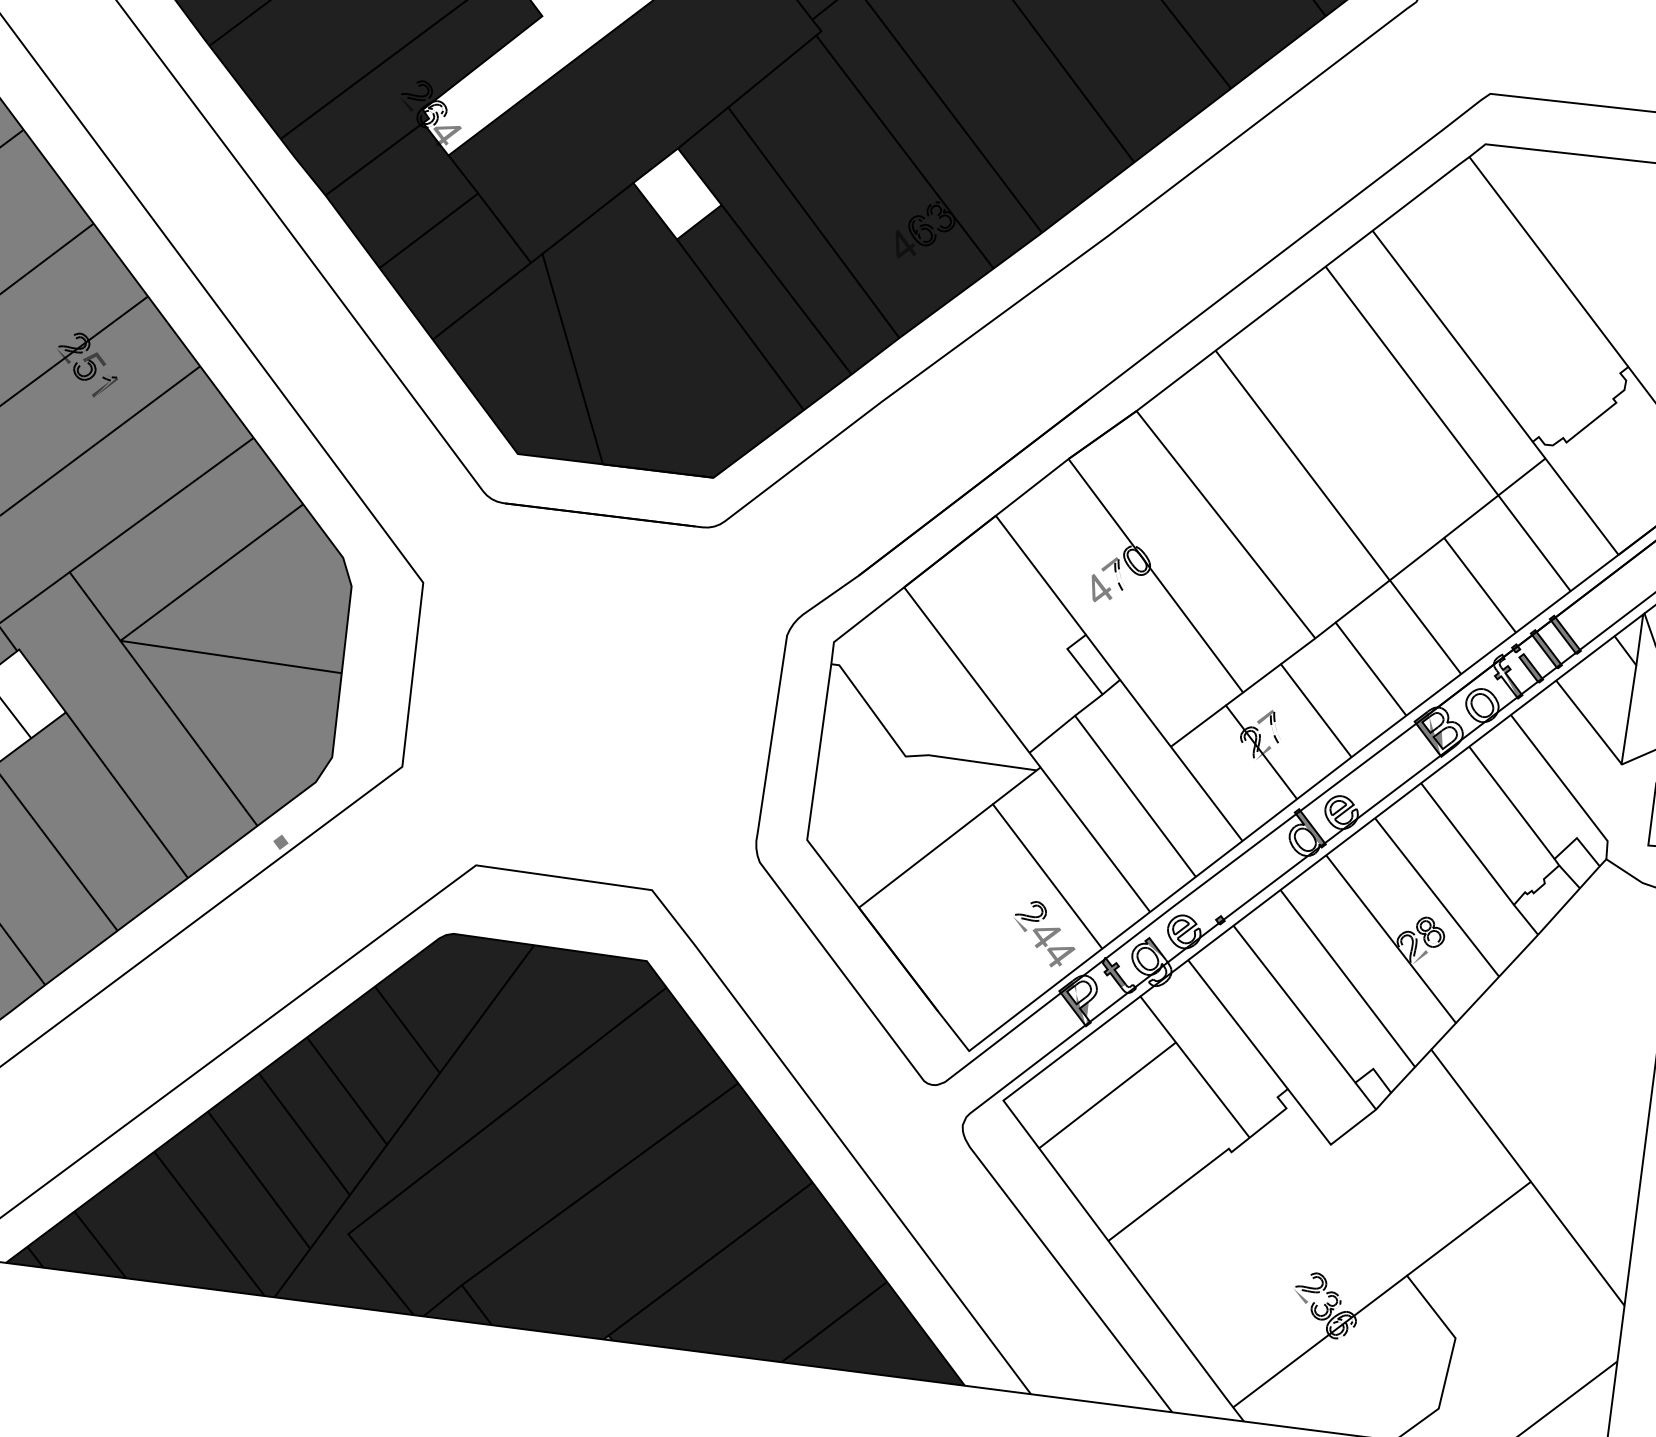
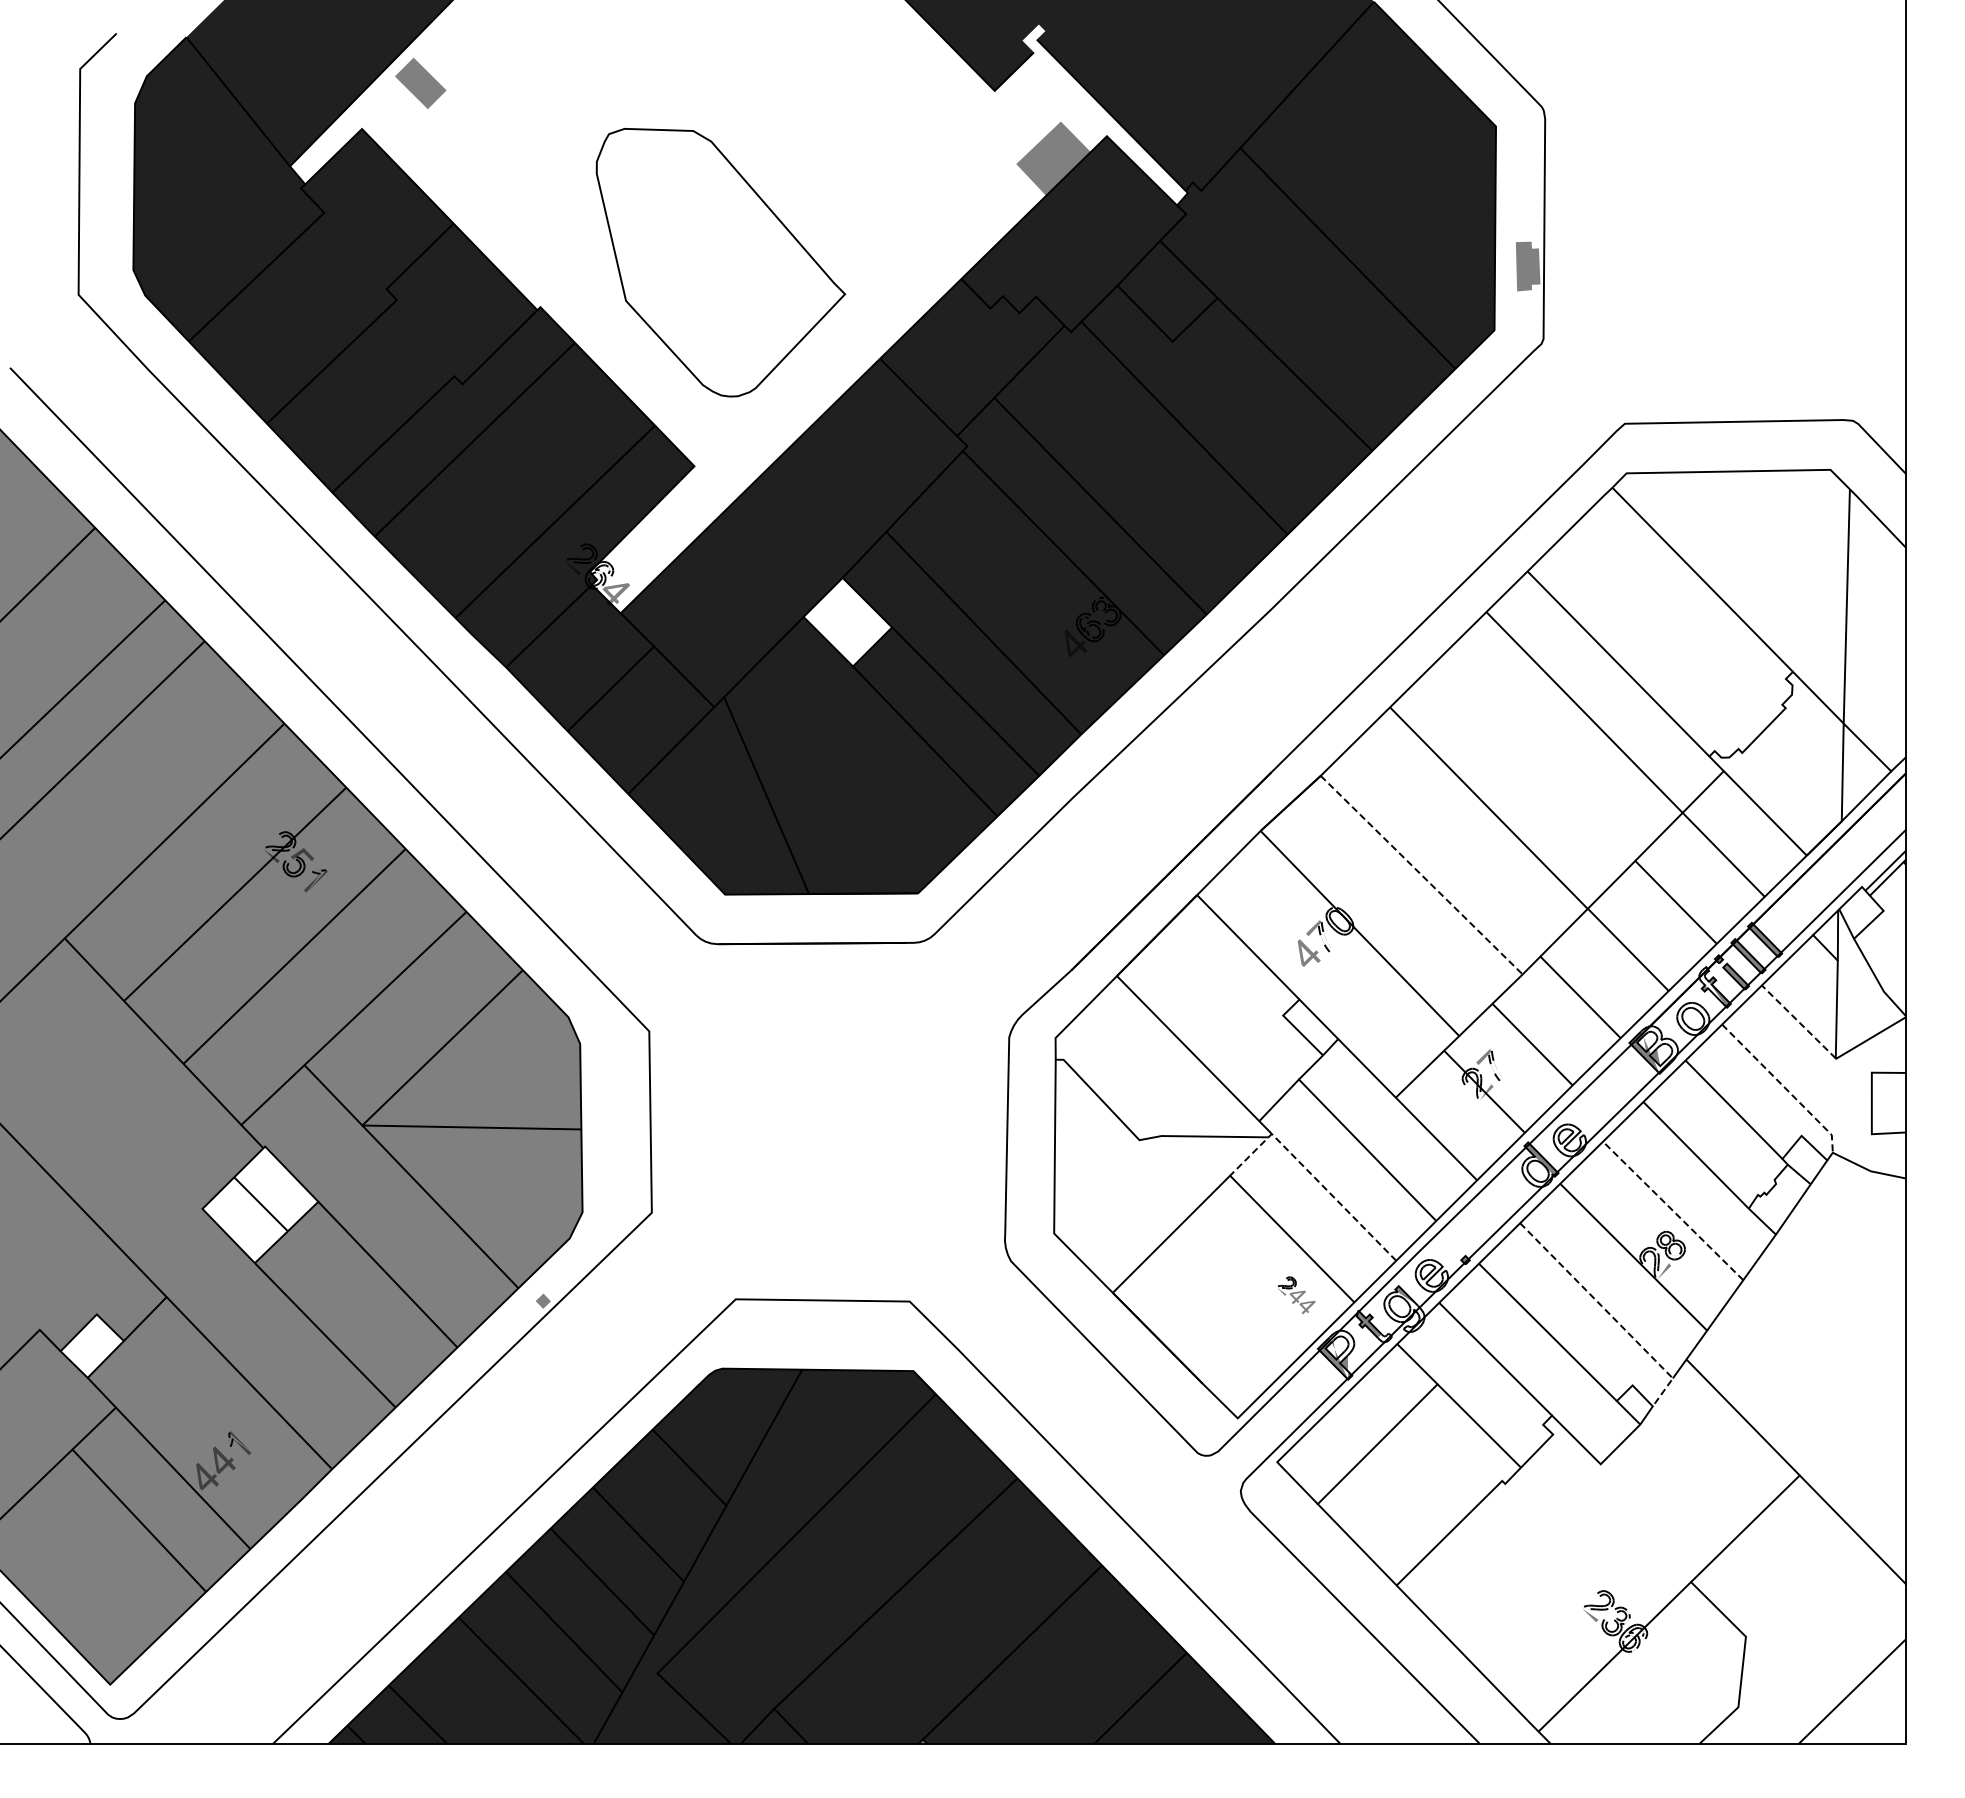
line: (1225, 525) -> (1421, 875), solid -> dashed
line: (1588, 721) -> (1798, 1021), solid -> dashed
line: (1566, 785) -> (1784, 1086), solid -> dashed
line: (1076, 814) -> (1312, 1175), solid -> dashed
line: (1436, 896) -> (1672, 1210), solid -> dashed
part: (1044, 934) -> (1296, 1295), size x0.6
line: (1358, 992) -> (1608, 1313), solid -> dashed

